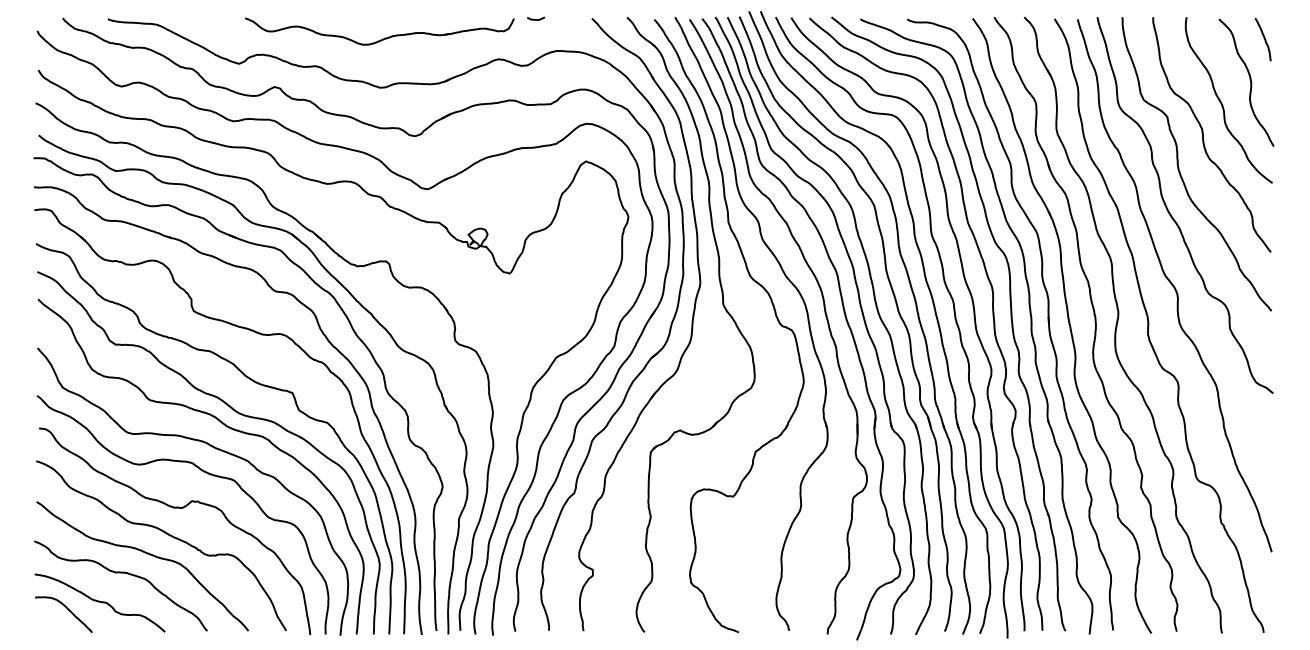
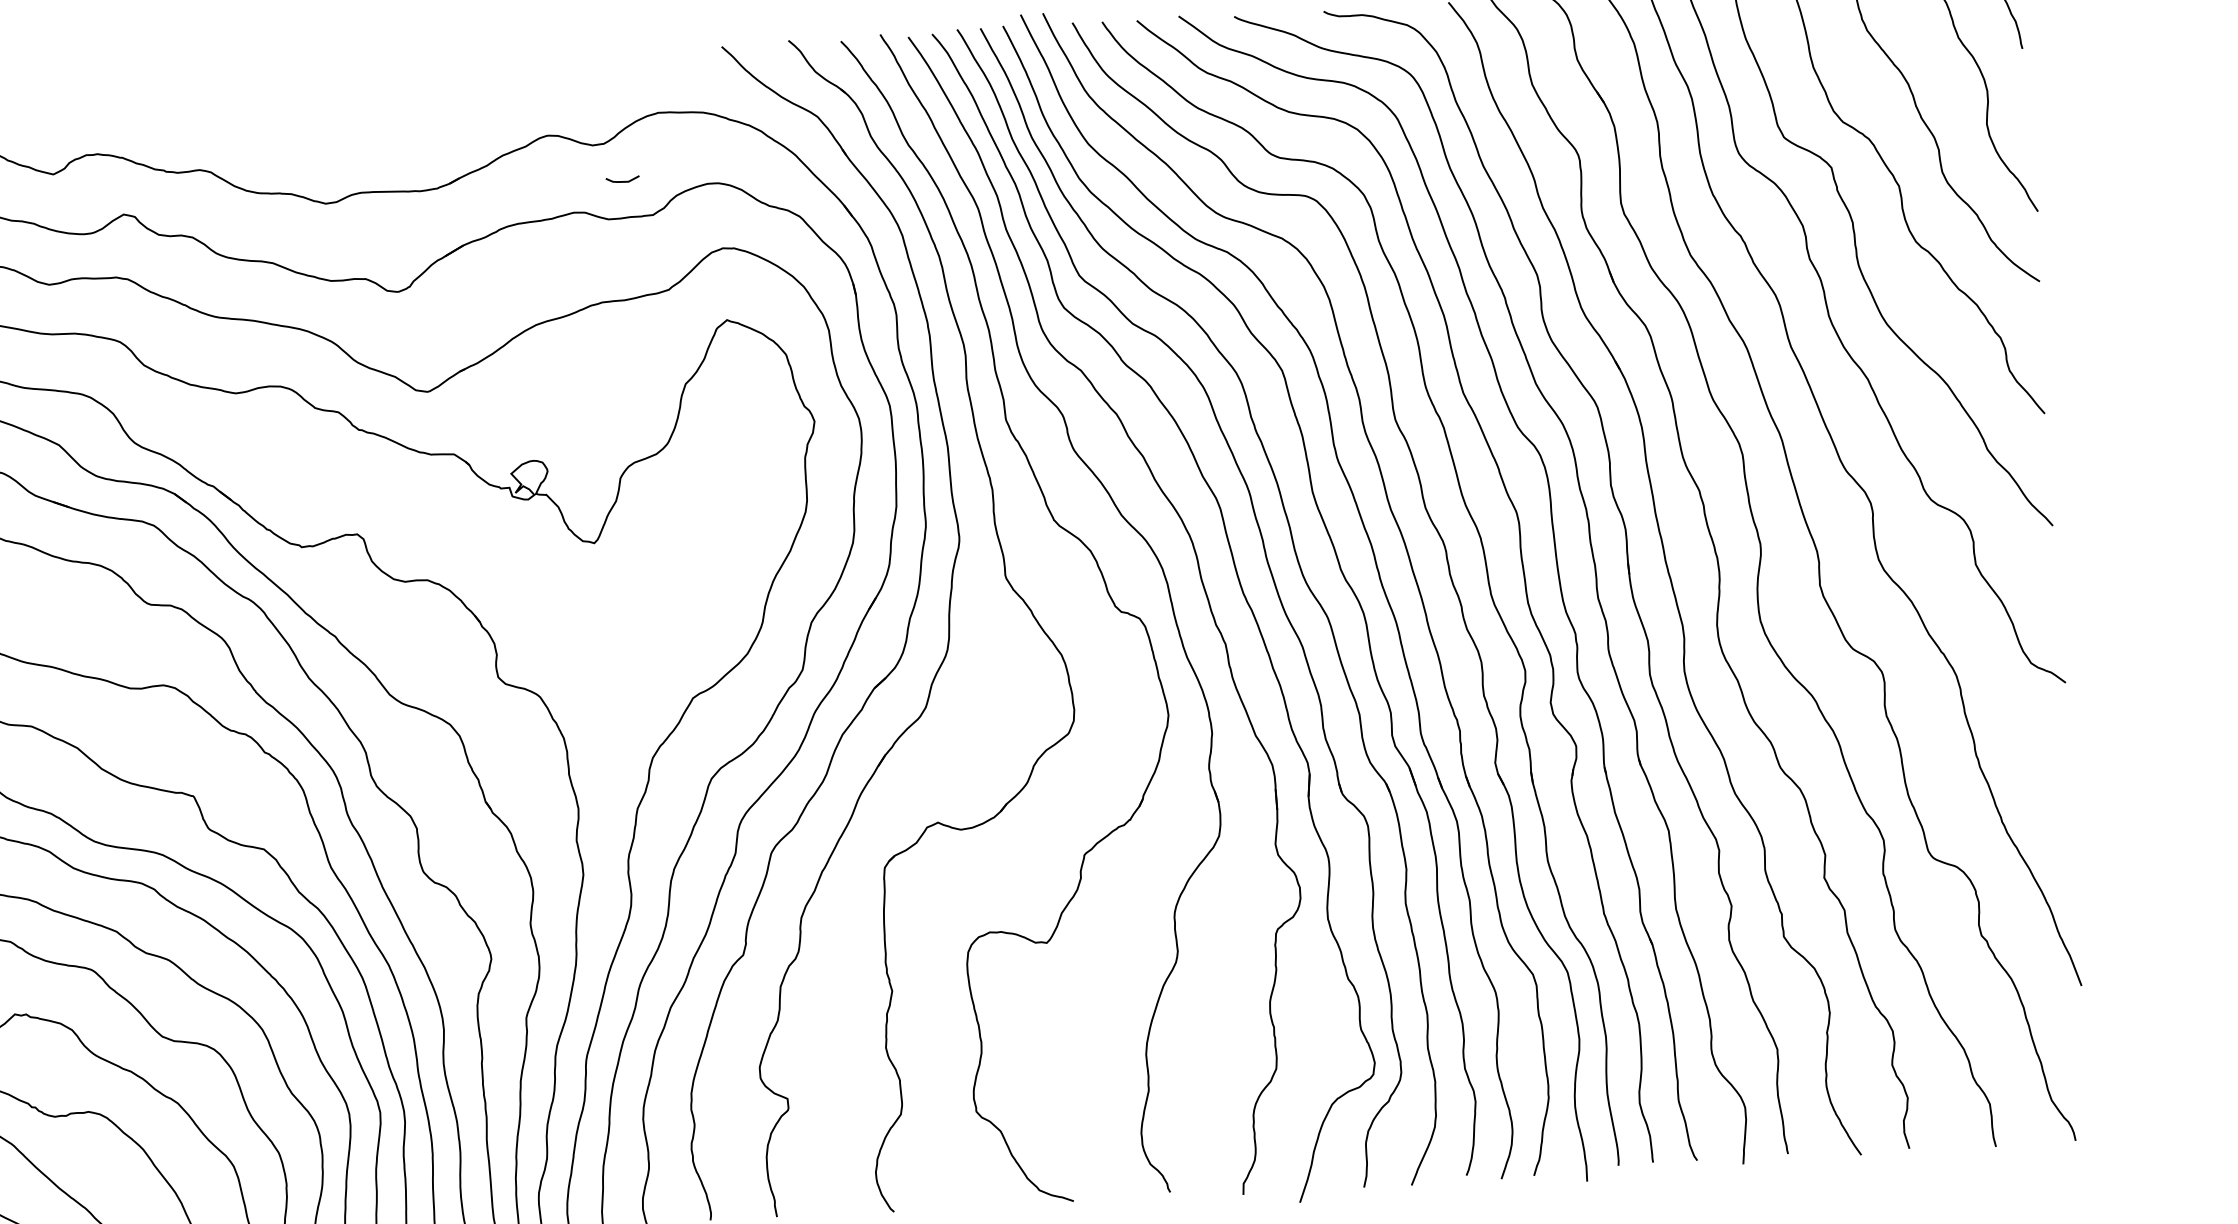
line: (535, 19) -> (621, 181), moved
part: (382, 38) -> (324, 109), removed

